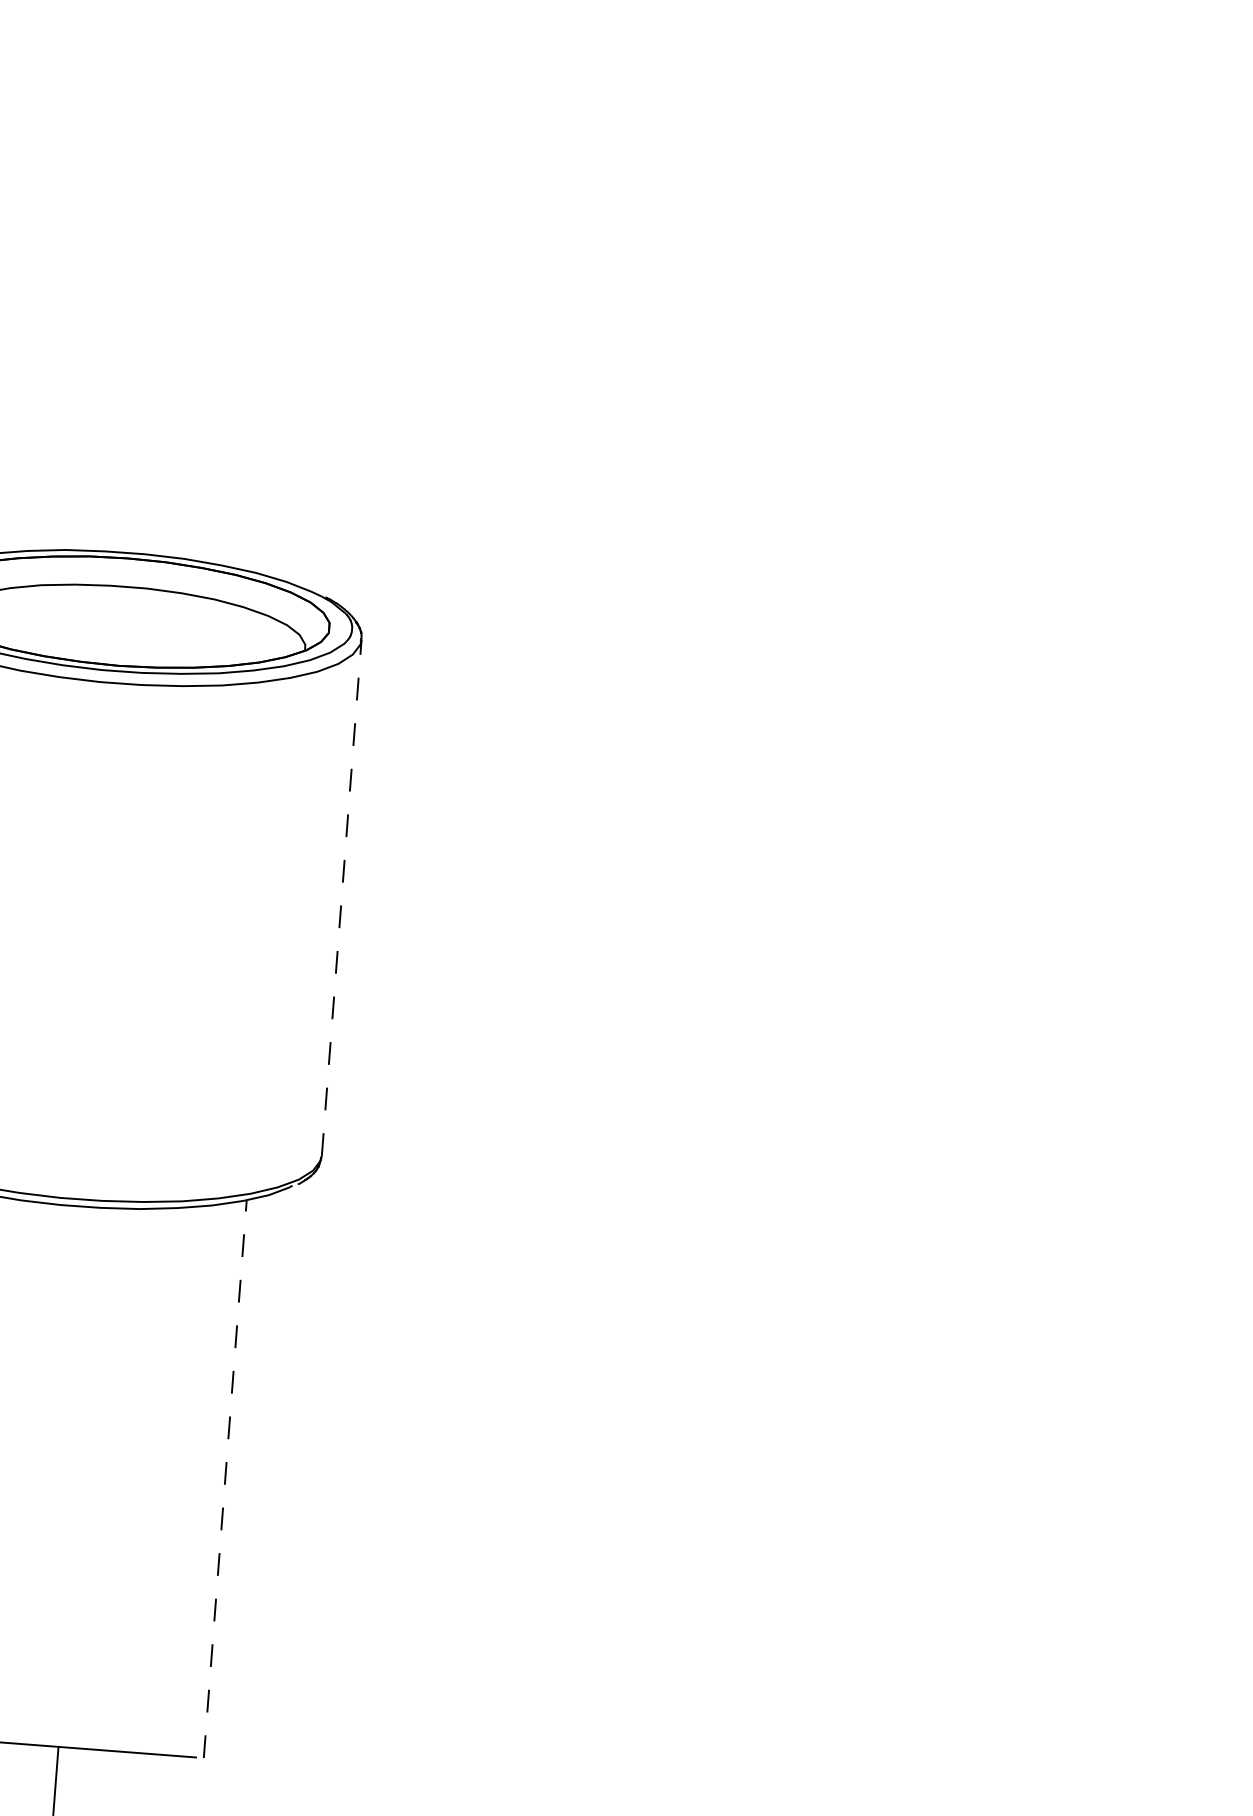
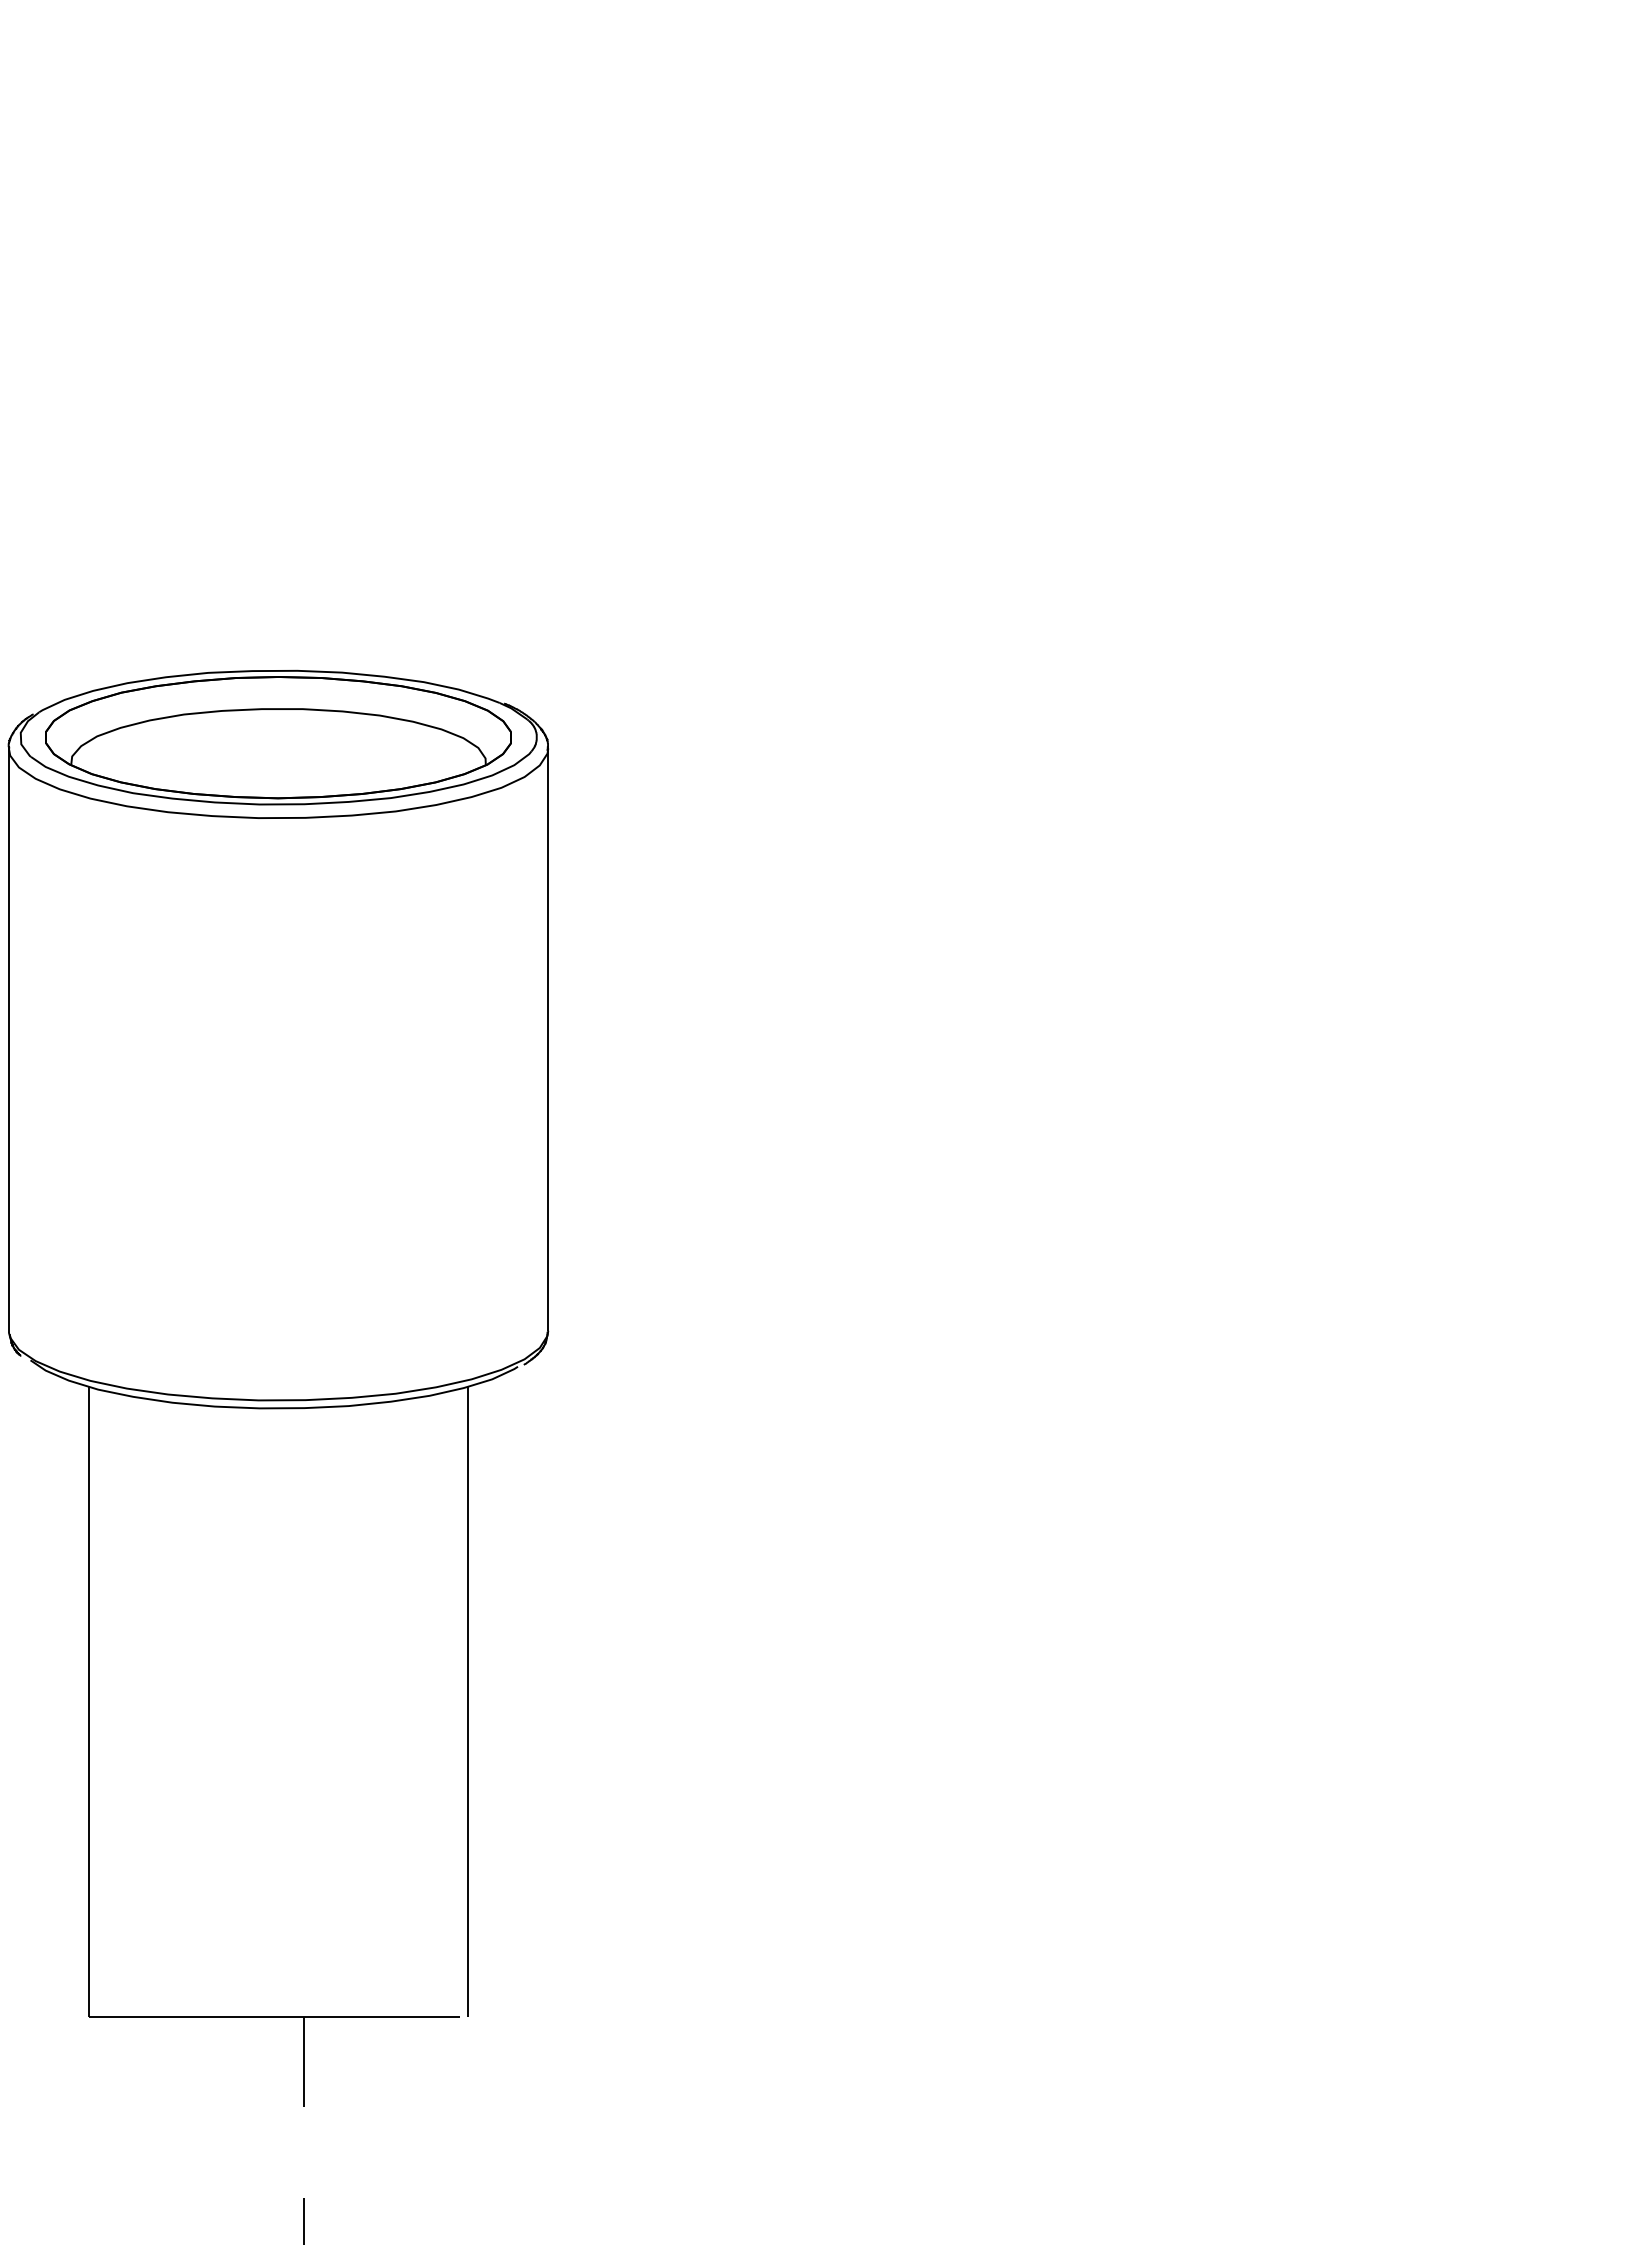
line: (341, 897) -> (548, 1039), dashed -> solid
line: (225, 1478) -> (467, 1701), dashed -> solid

